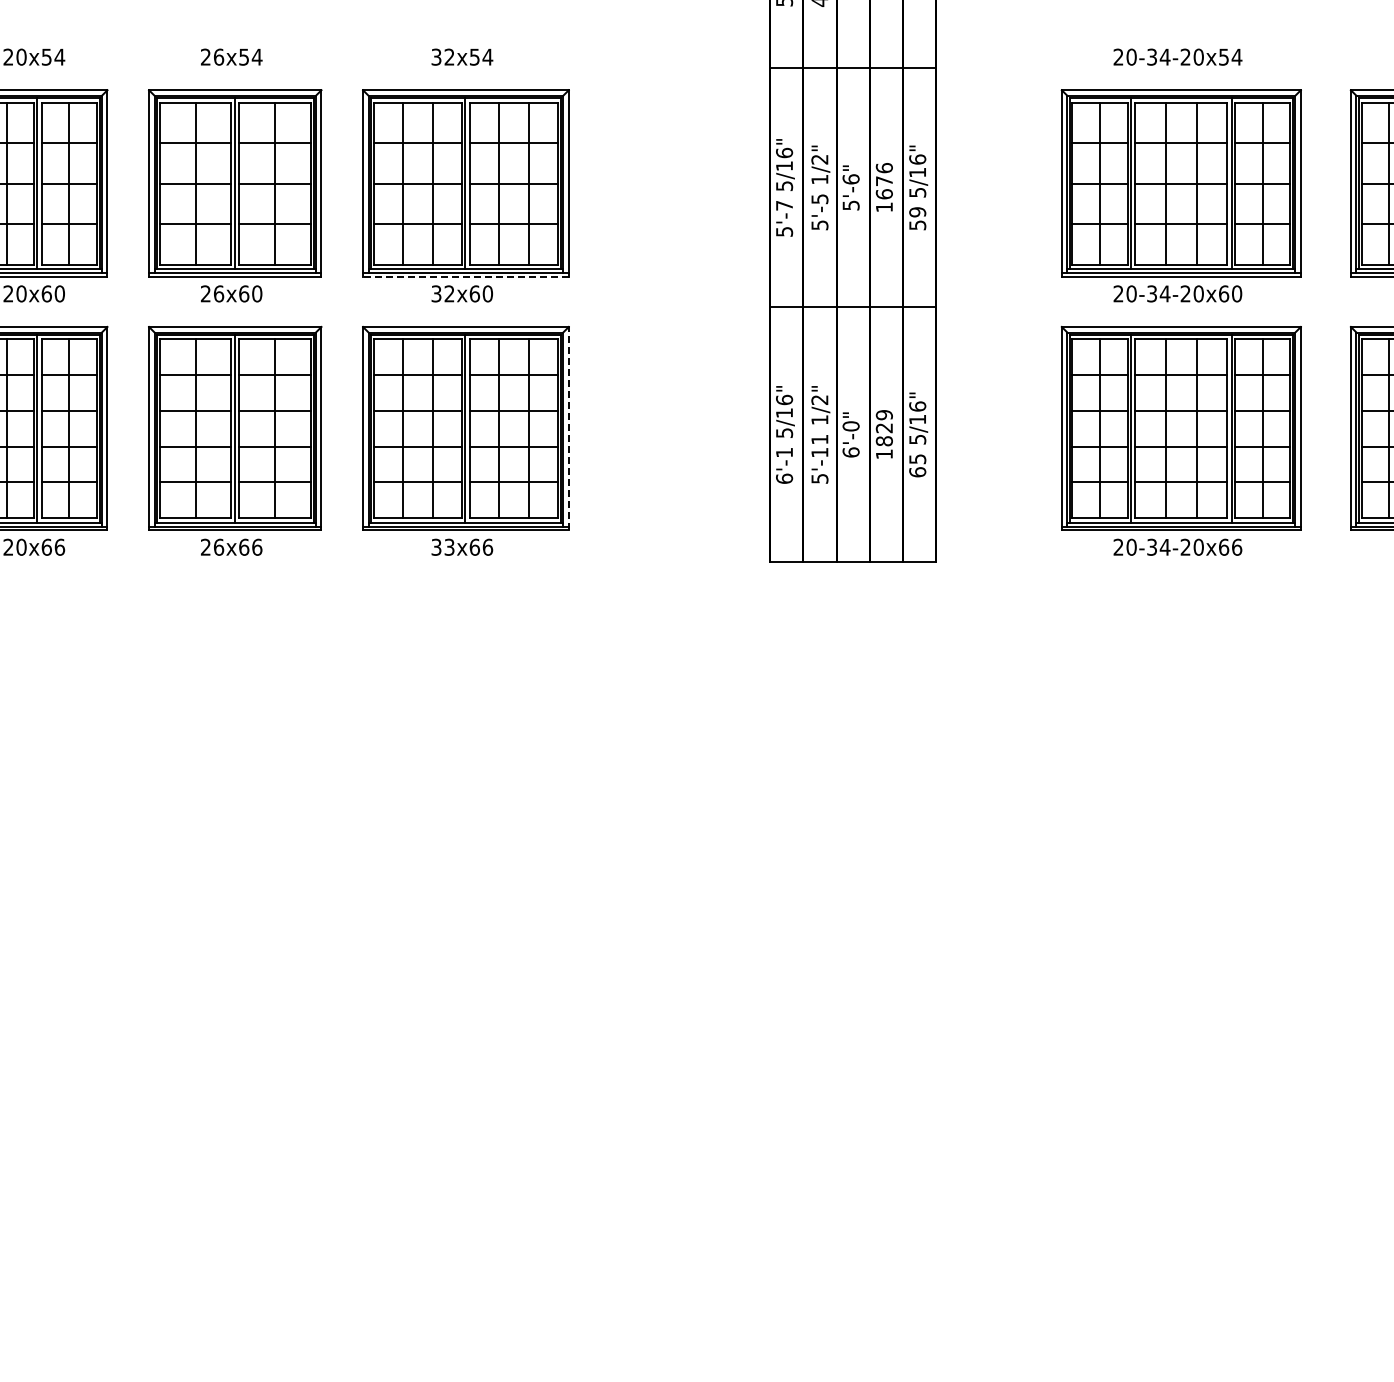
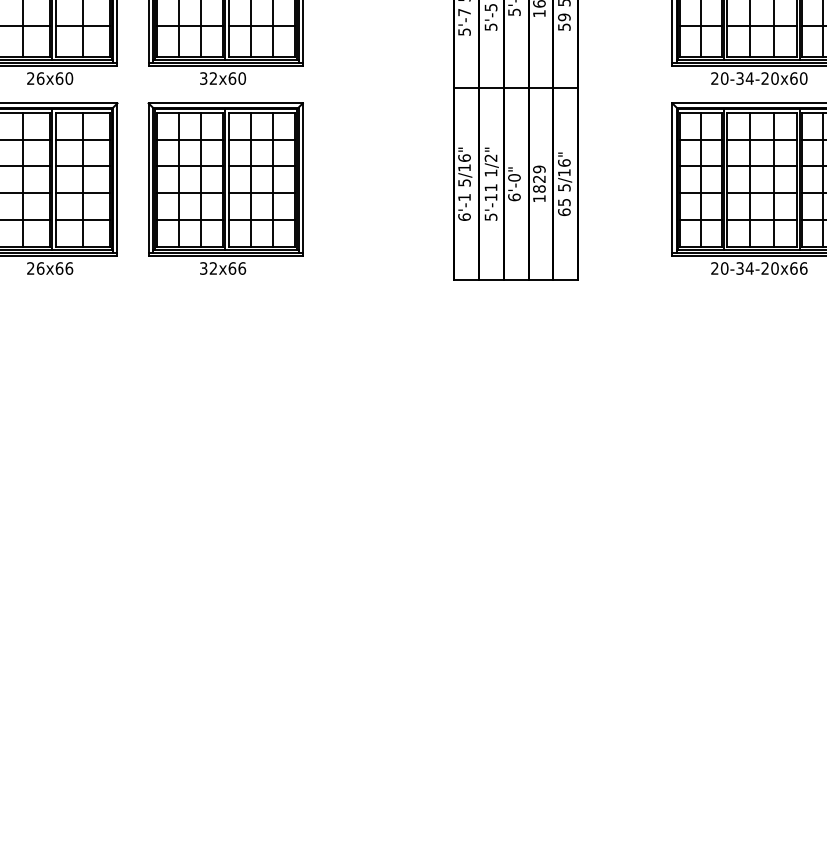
line: (465, 277) -> (225, 66), dashed -> solid
line: (568, 428) -> (302, 179), dashed -> solid
text: (449, 547) -> (213, 268), 33x66 -> 32x66

